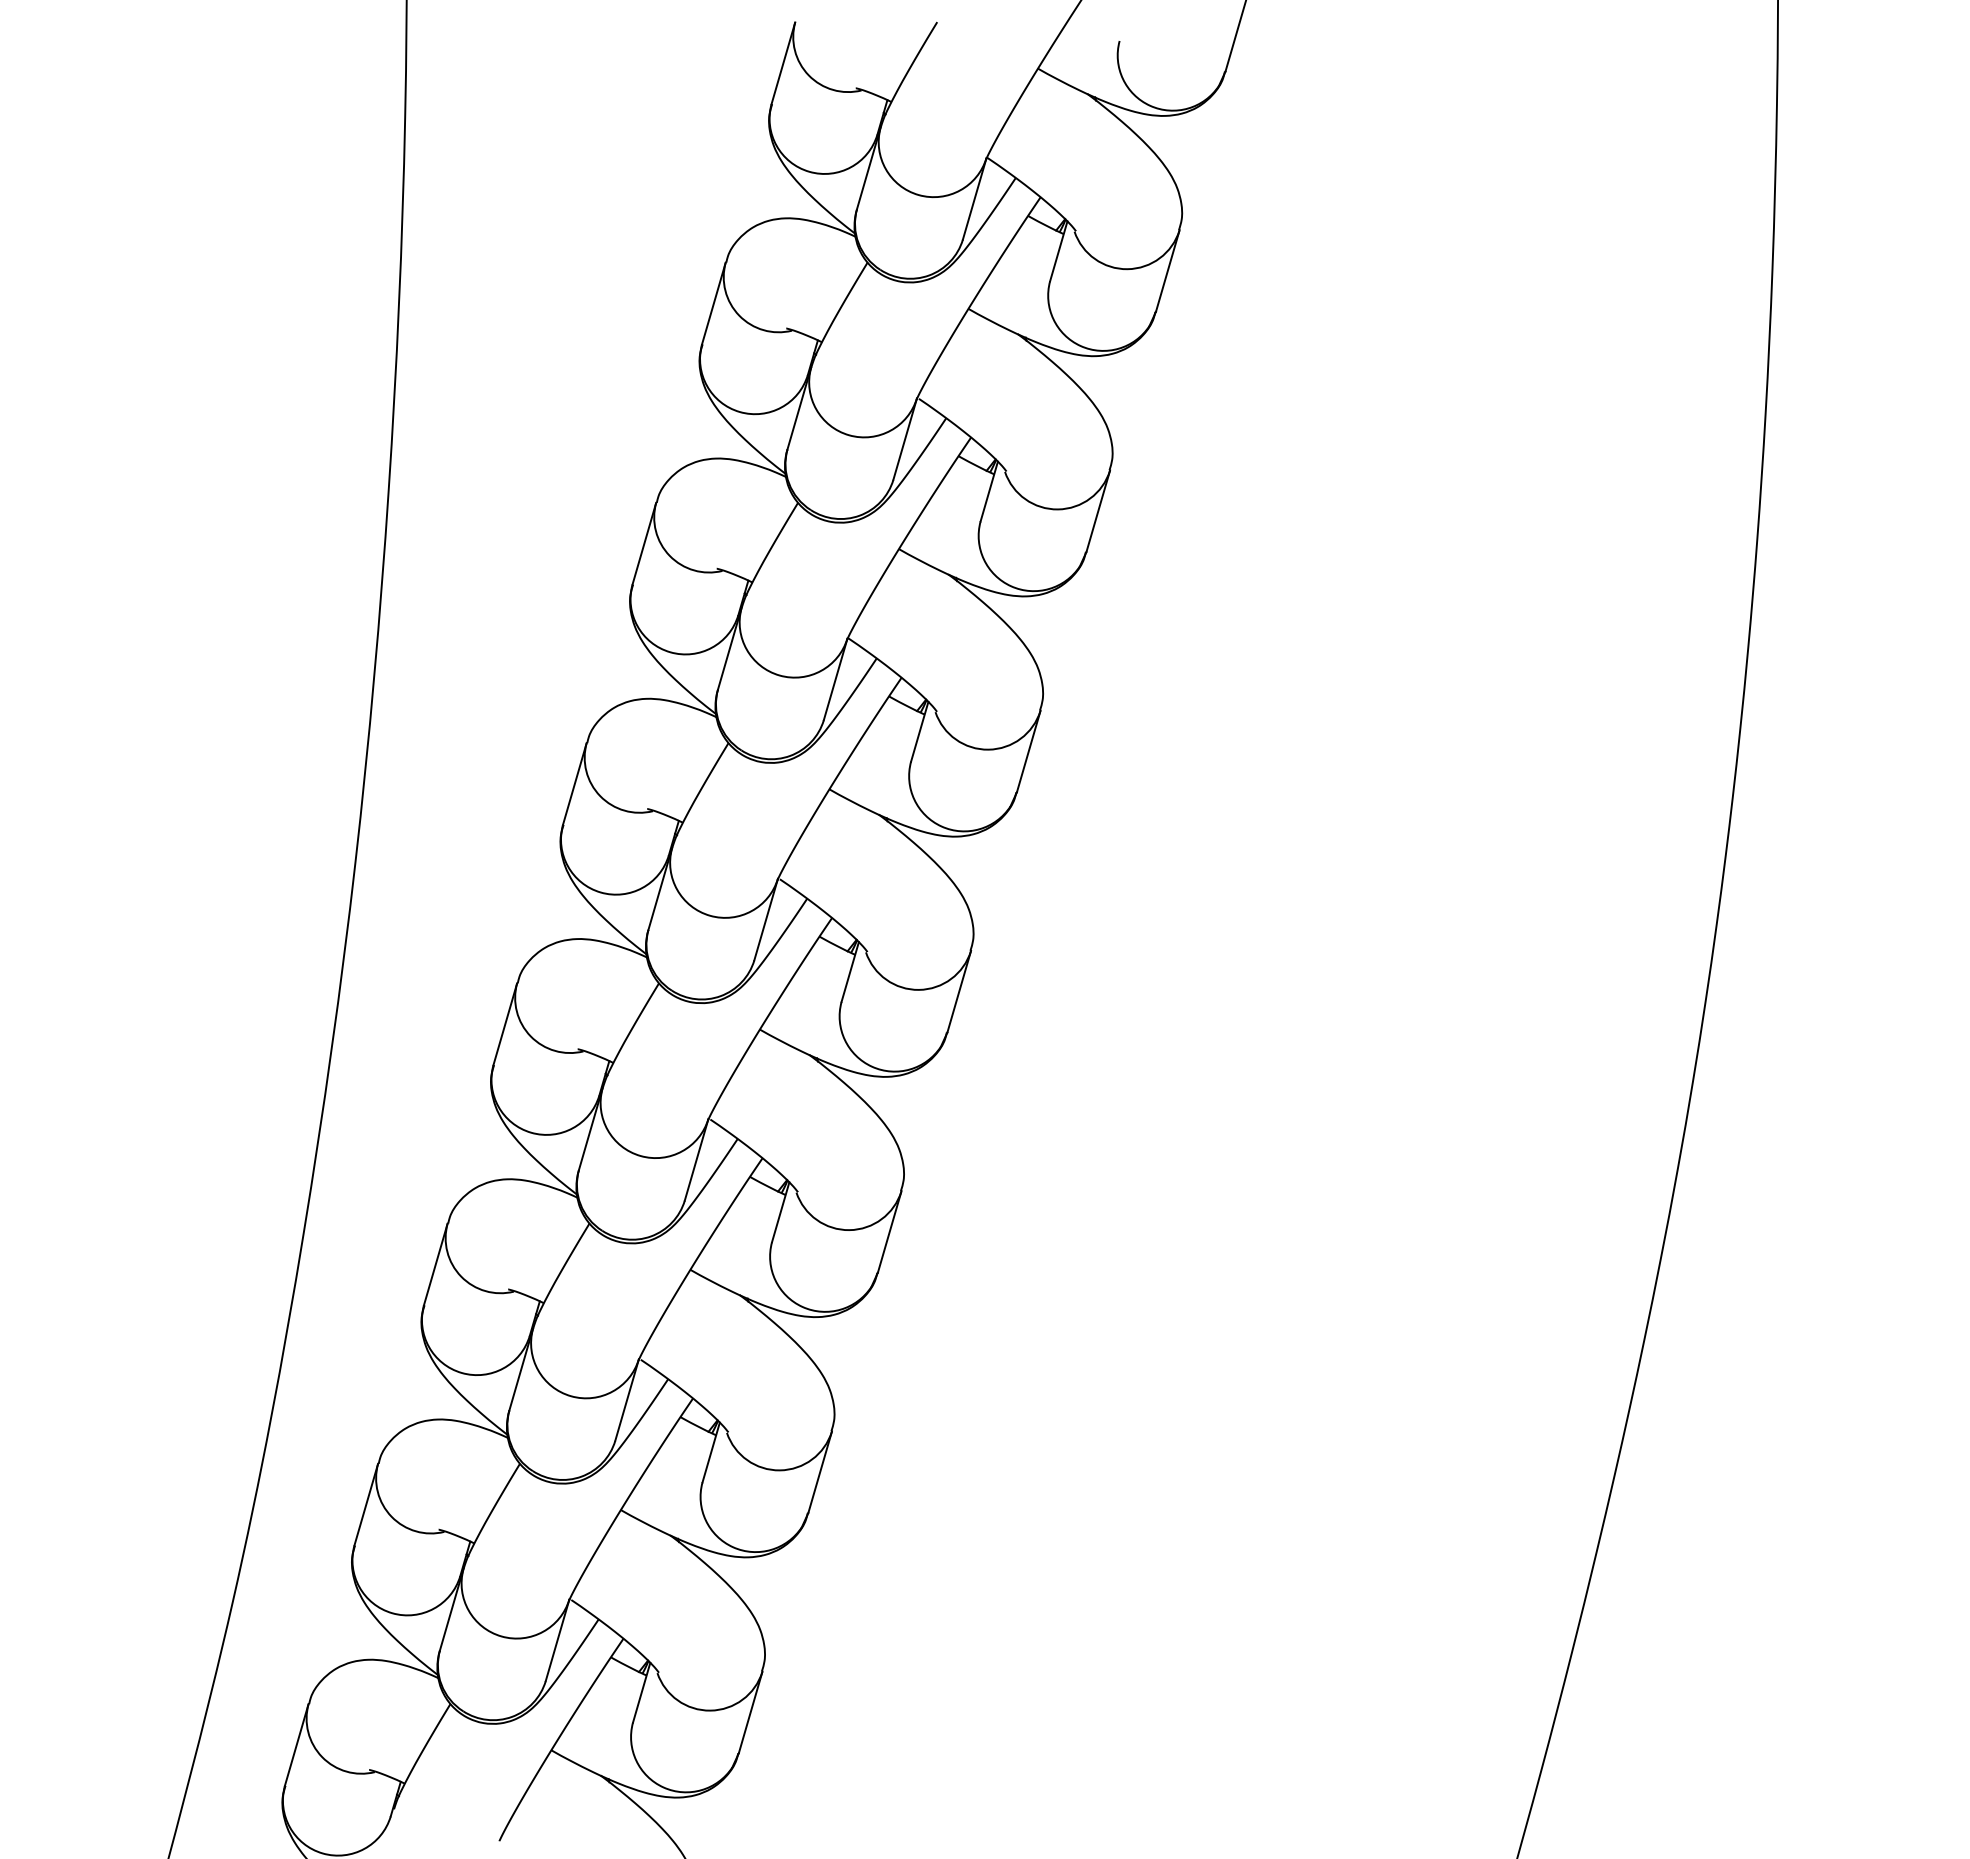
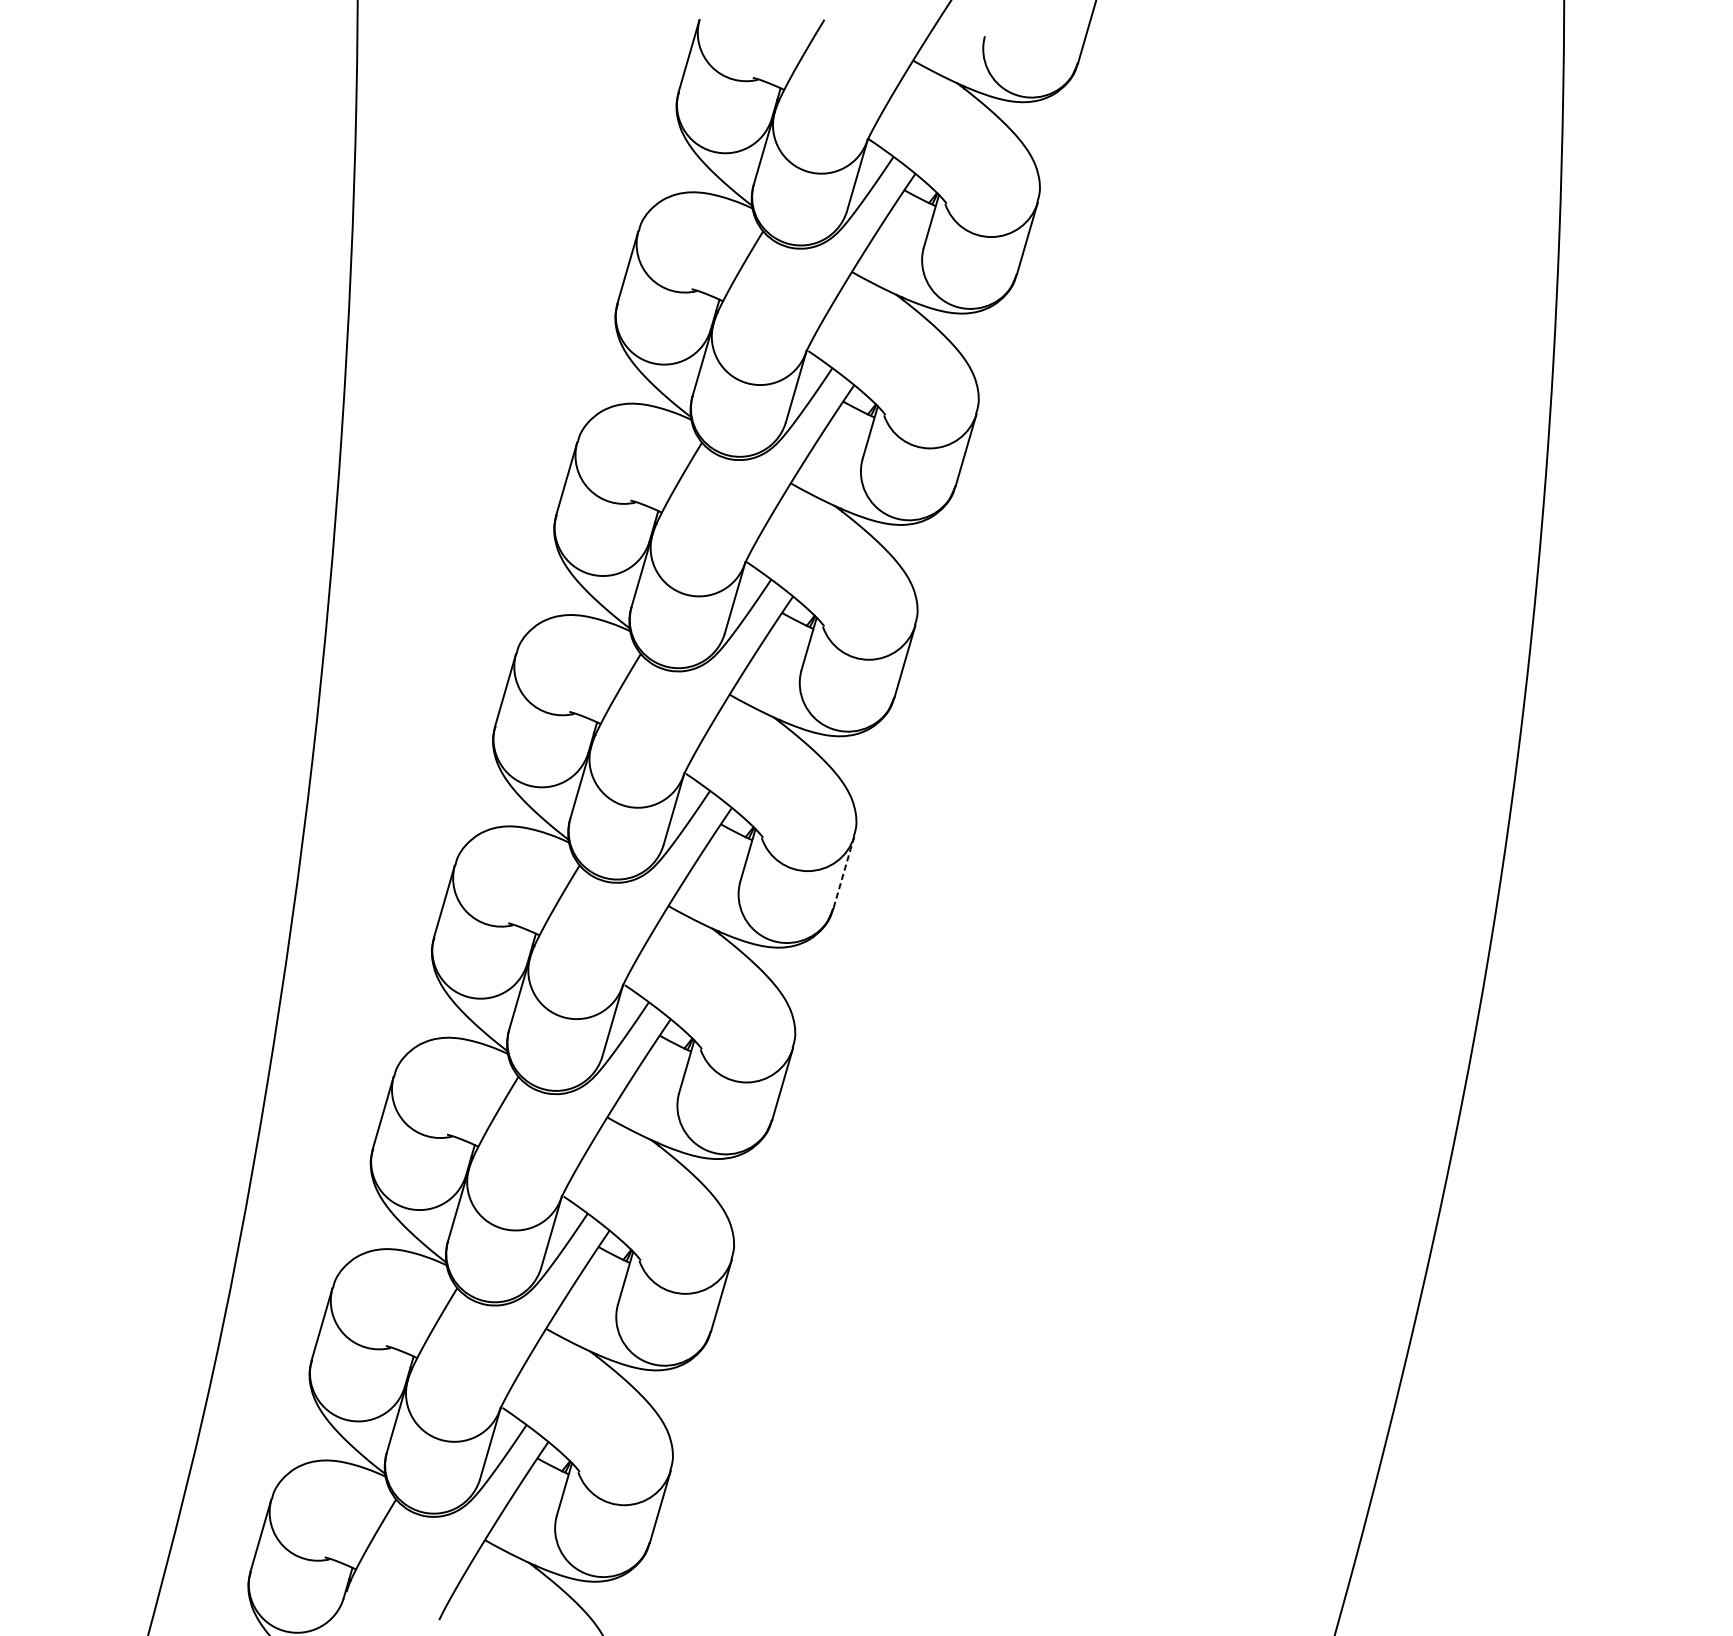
line: (959, 991) -> (844, 872), solid -> dashed

